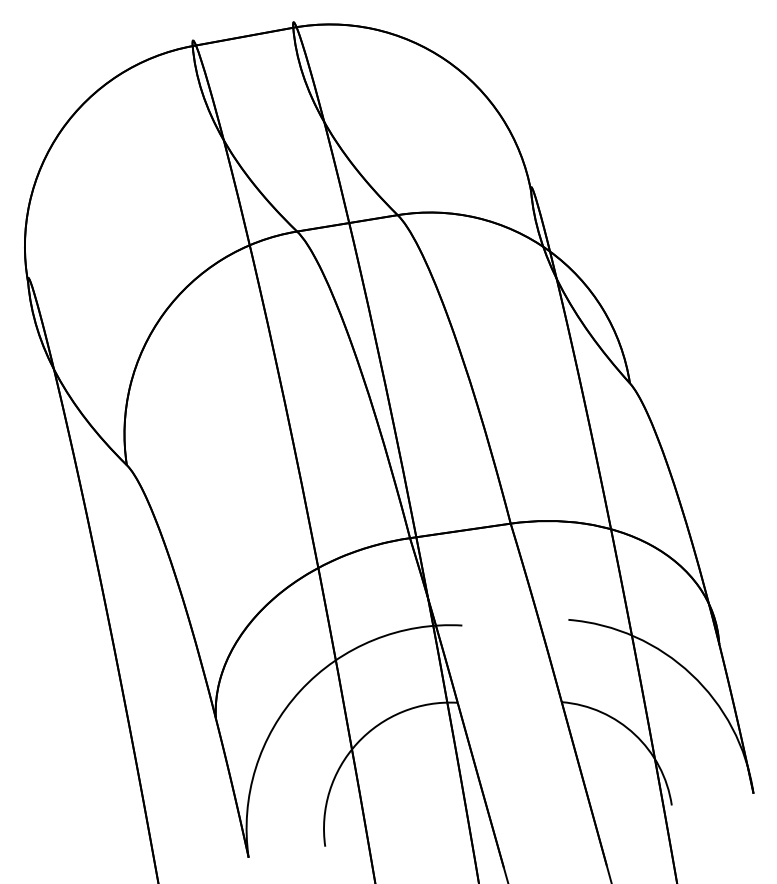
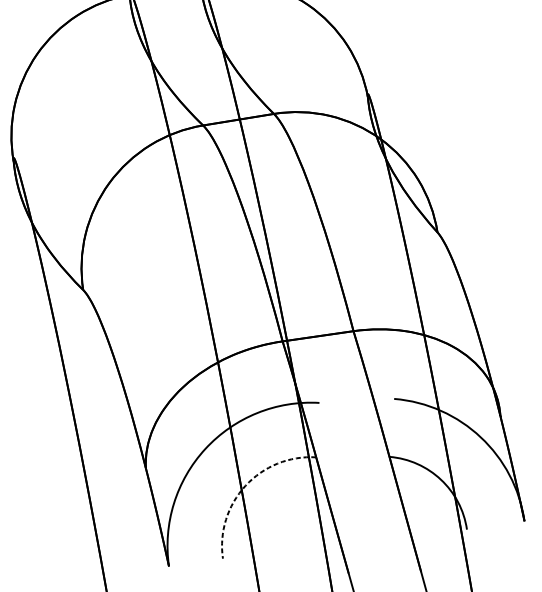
arc: (357, 743) -> (245, 486), solid -> dashed

